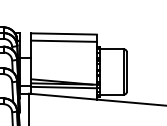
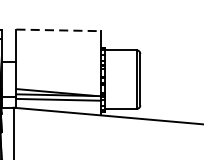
line: (63, 33) -> (58, 29), solid -> dashed
line: (63, 40) -> (58, 38), removed

